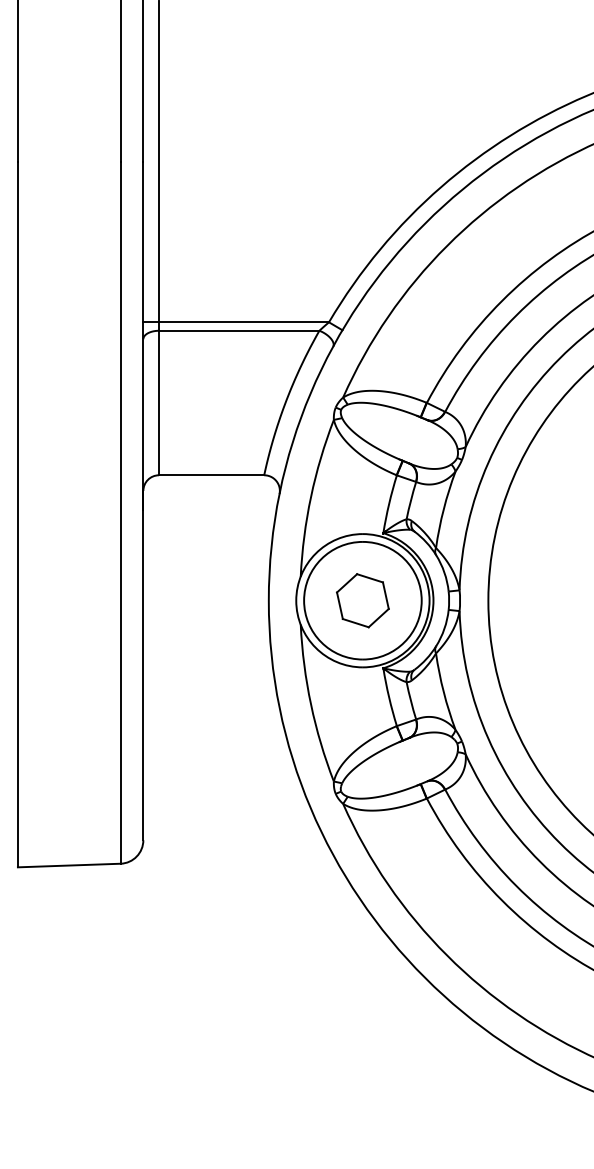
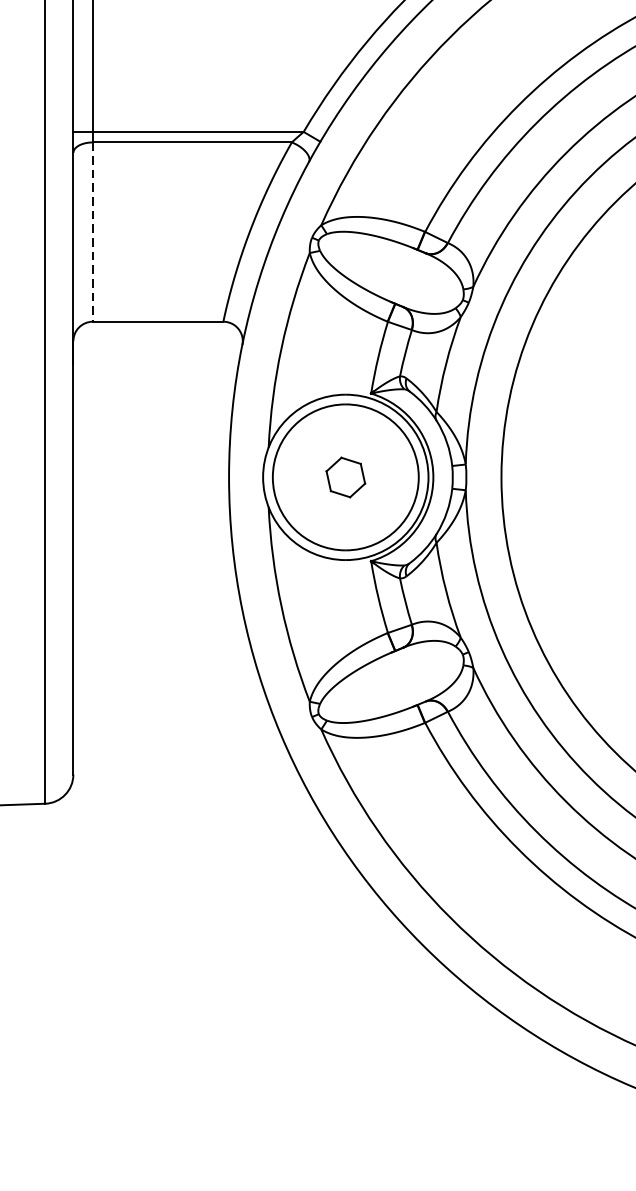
line: (159, 403) -> (93, 232), solid -> dashed
part: (362, 600) -> (345, 477), size x0.6

